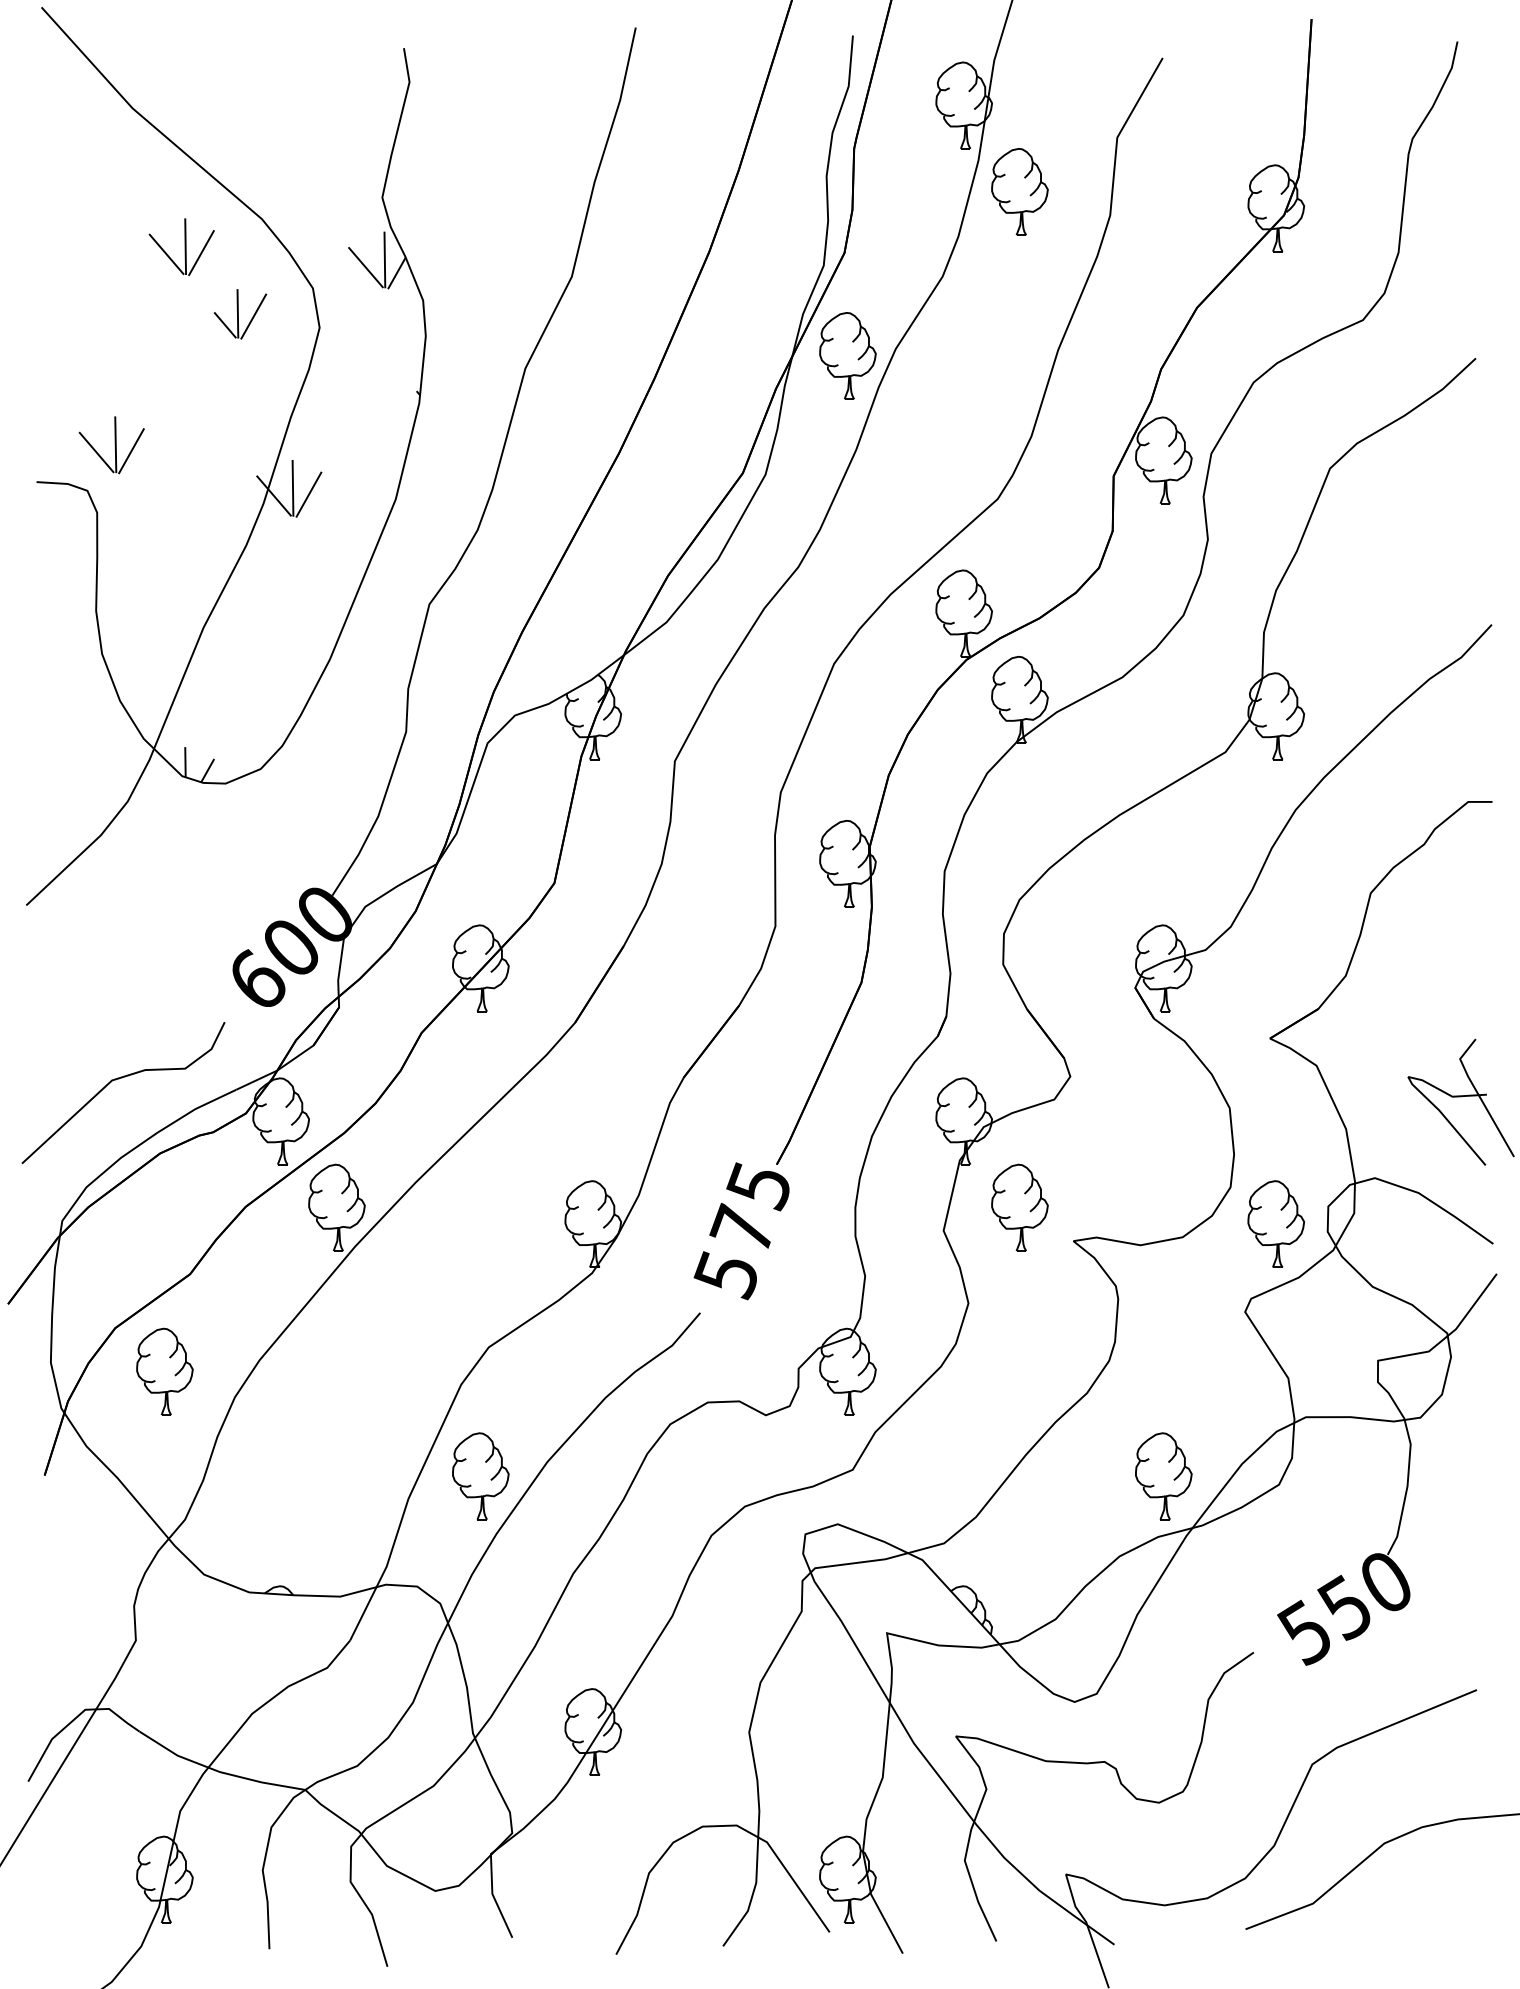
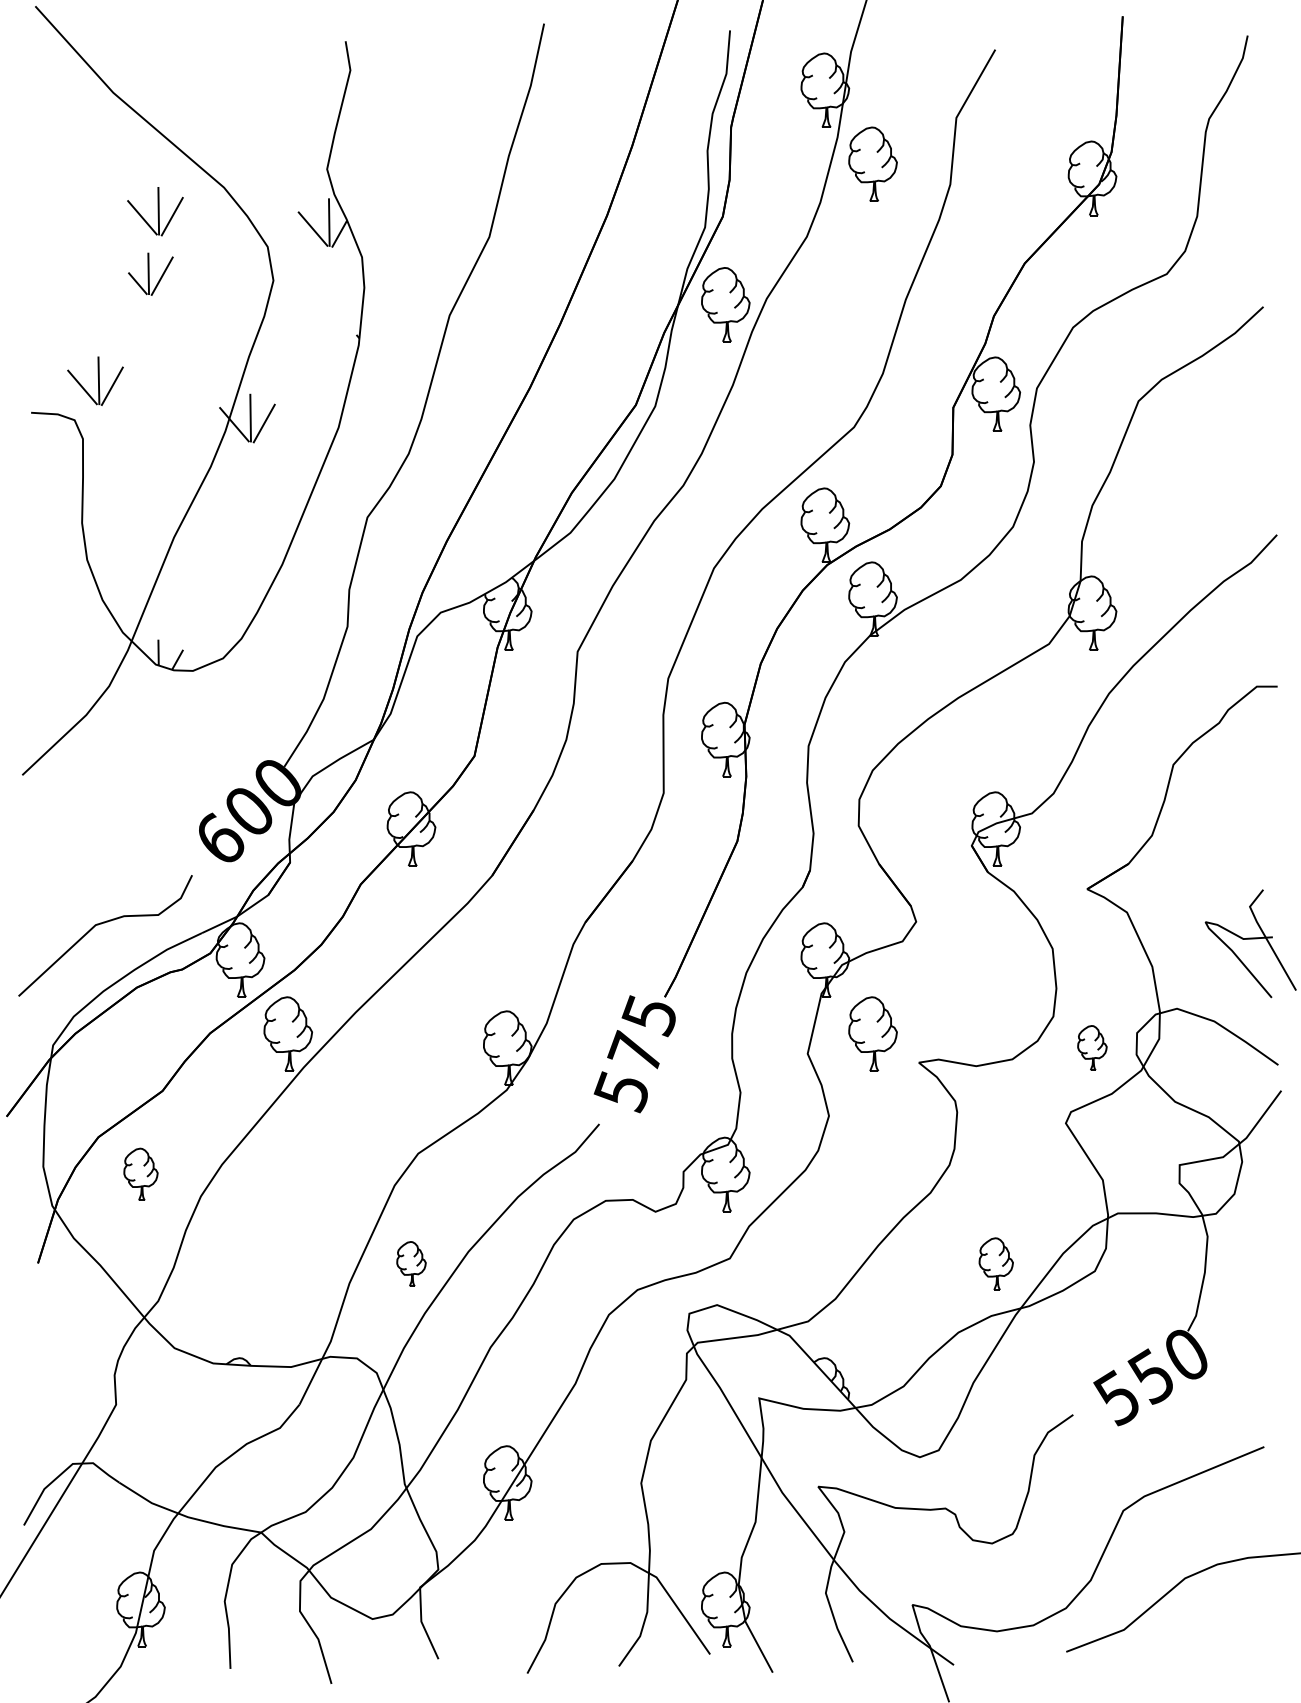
part: (240, 314) -> (150, 274), moved
part: (1275, 1223) -> (1091, 1047), size x0.6
part: (164, 1371) -> (140, 1174), size x0.7
part: (480, 1476) -> (411, 1264), size x0.6
part: (1163, 1476) -> (995, 1264), size x0.7

